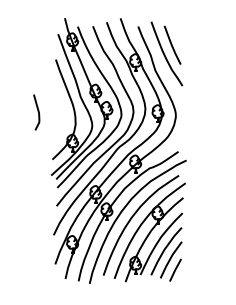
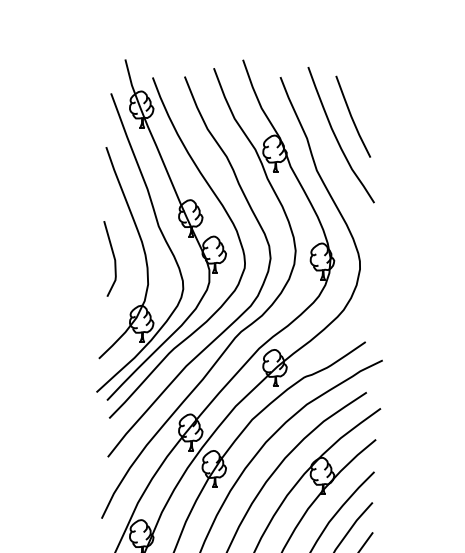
line: (37, 111) -> (111, 256), moved

